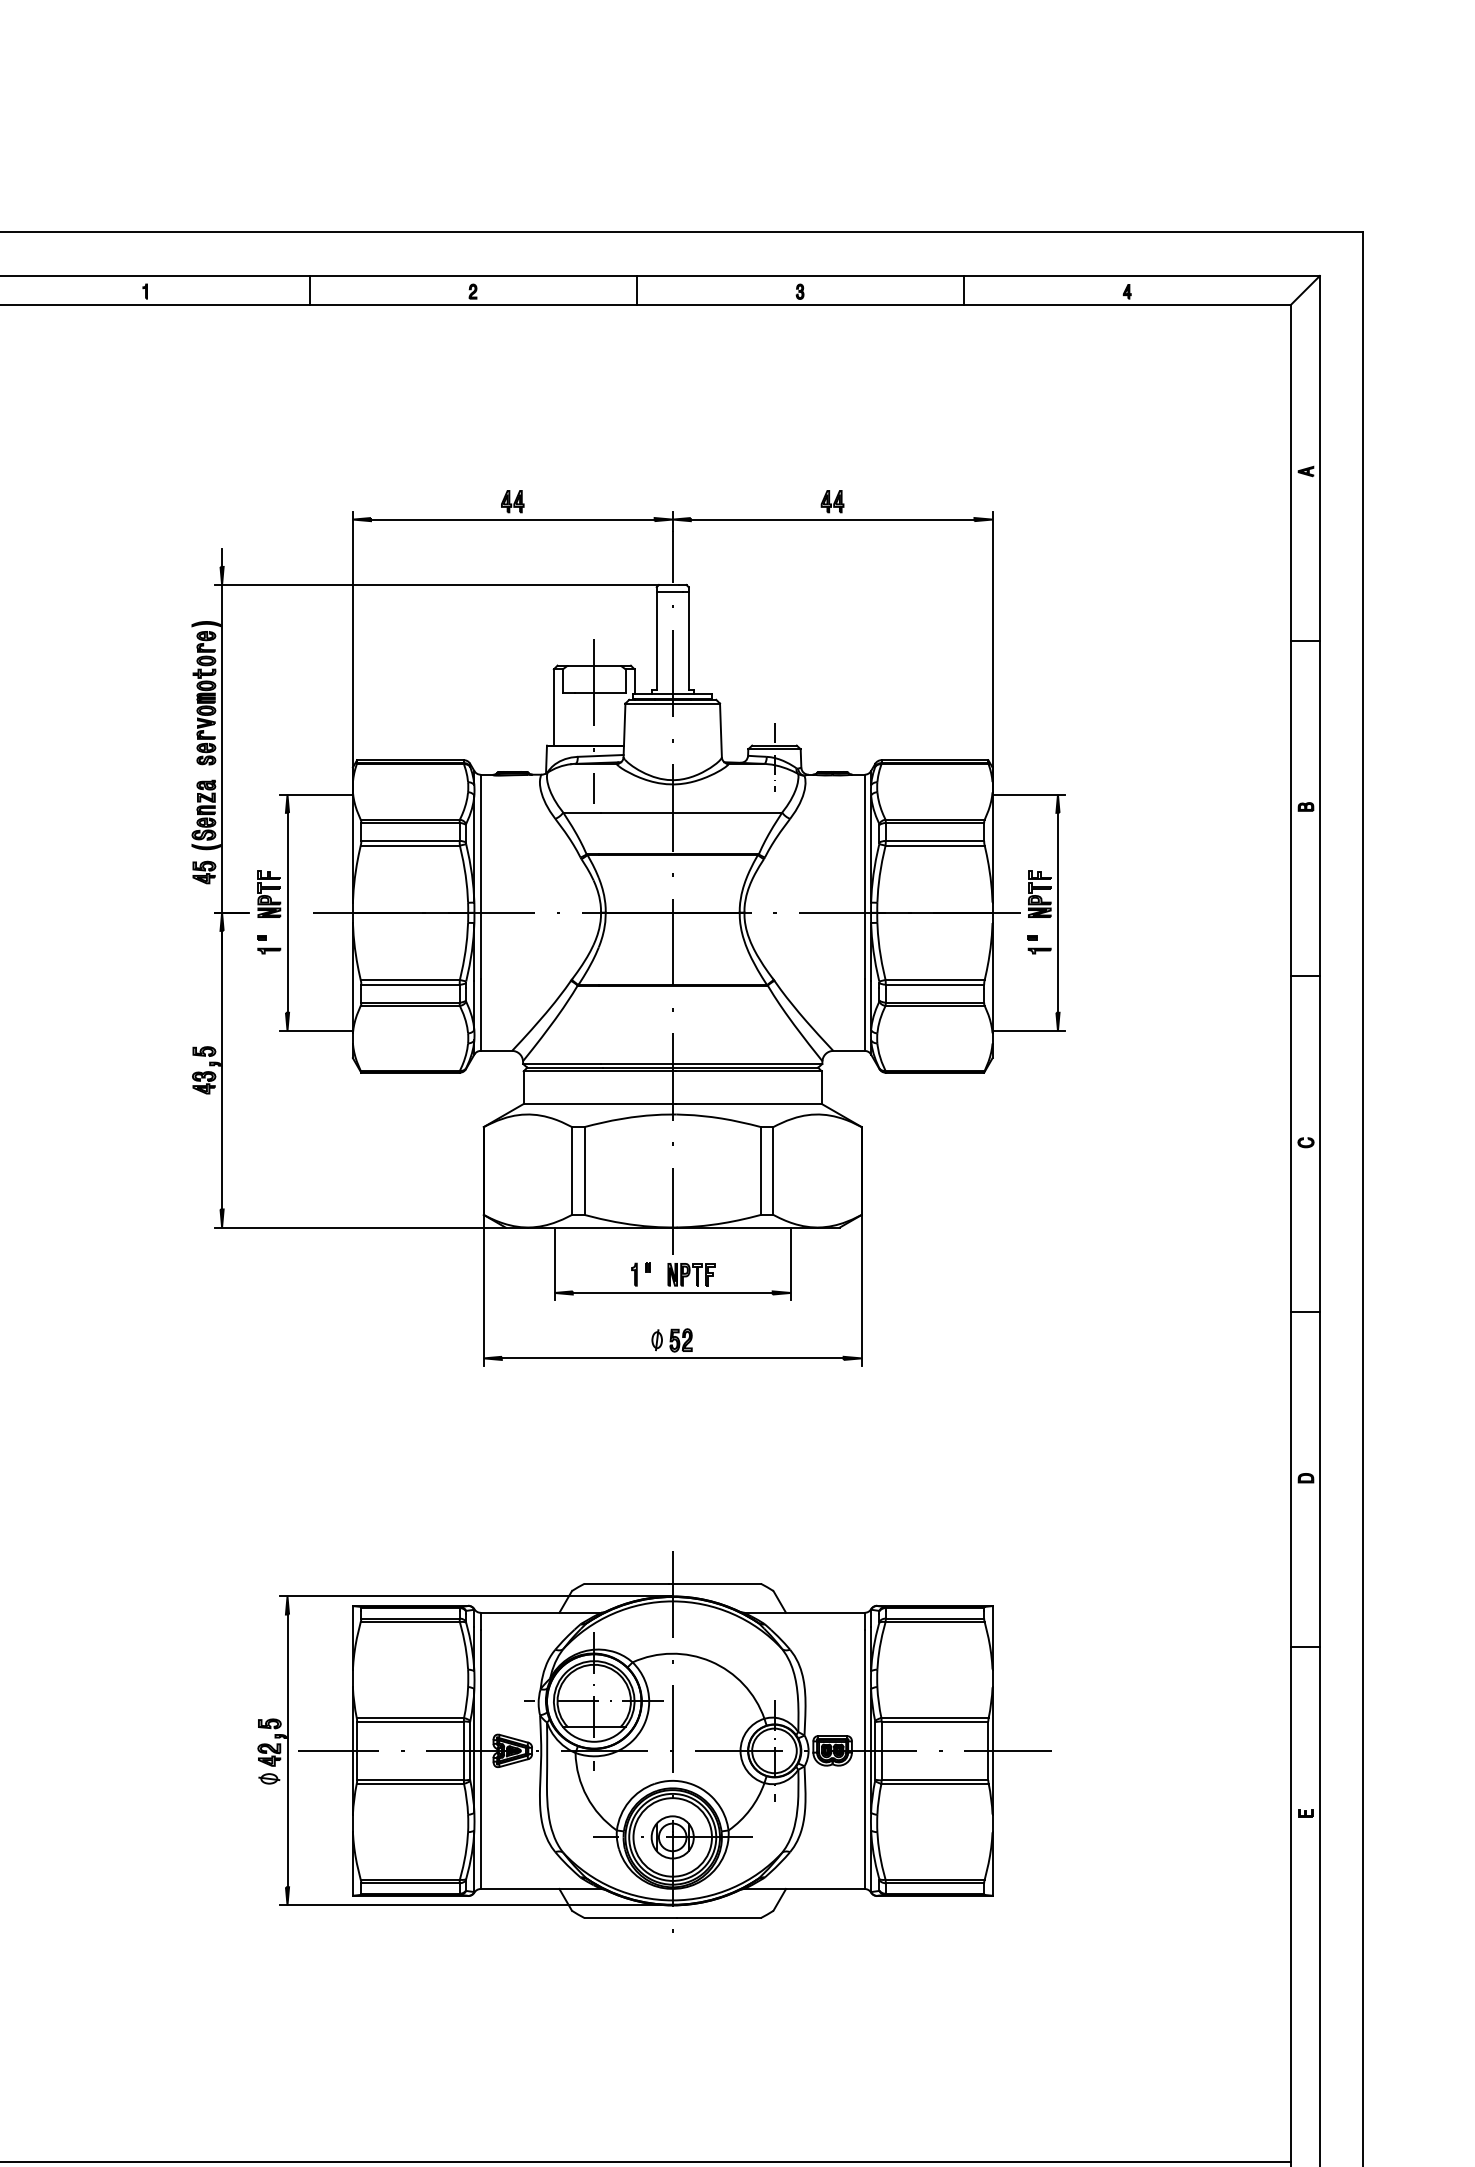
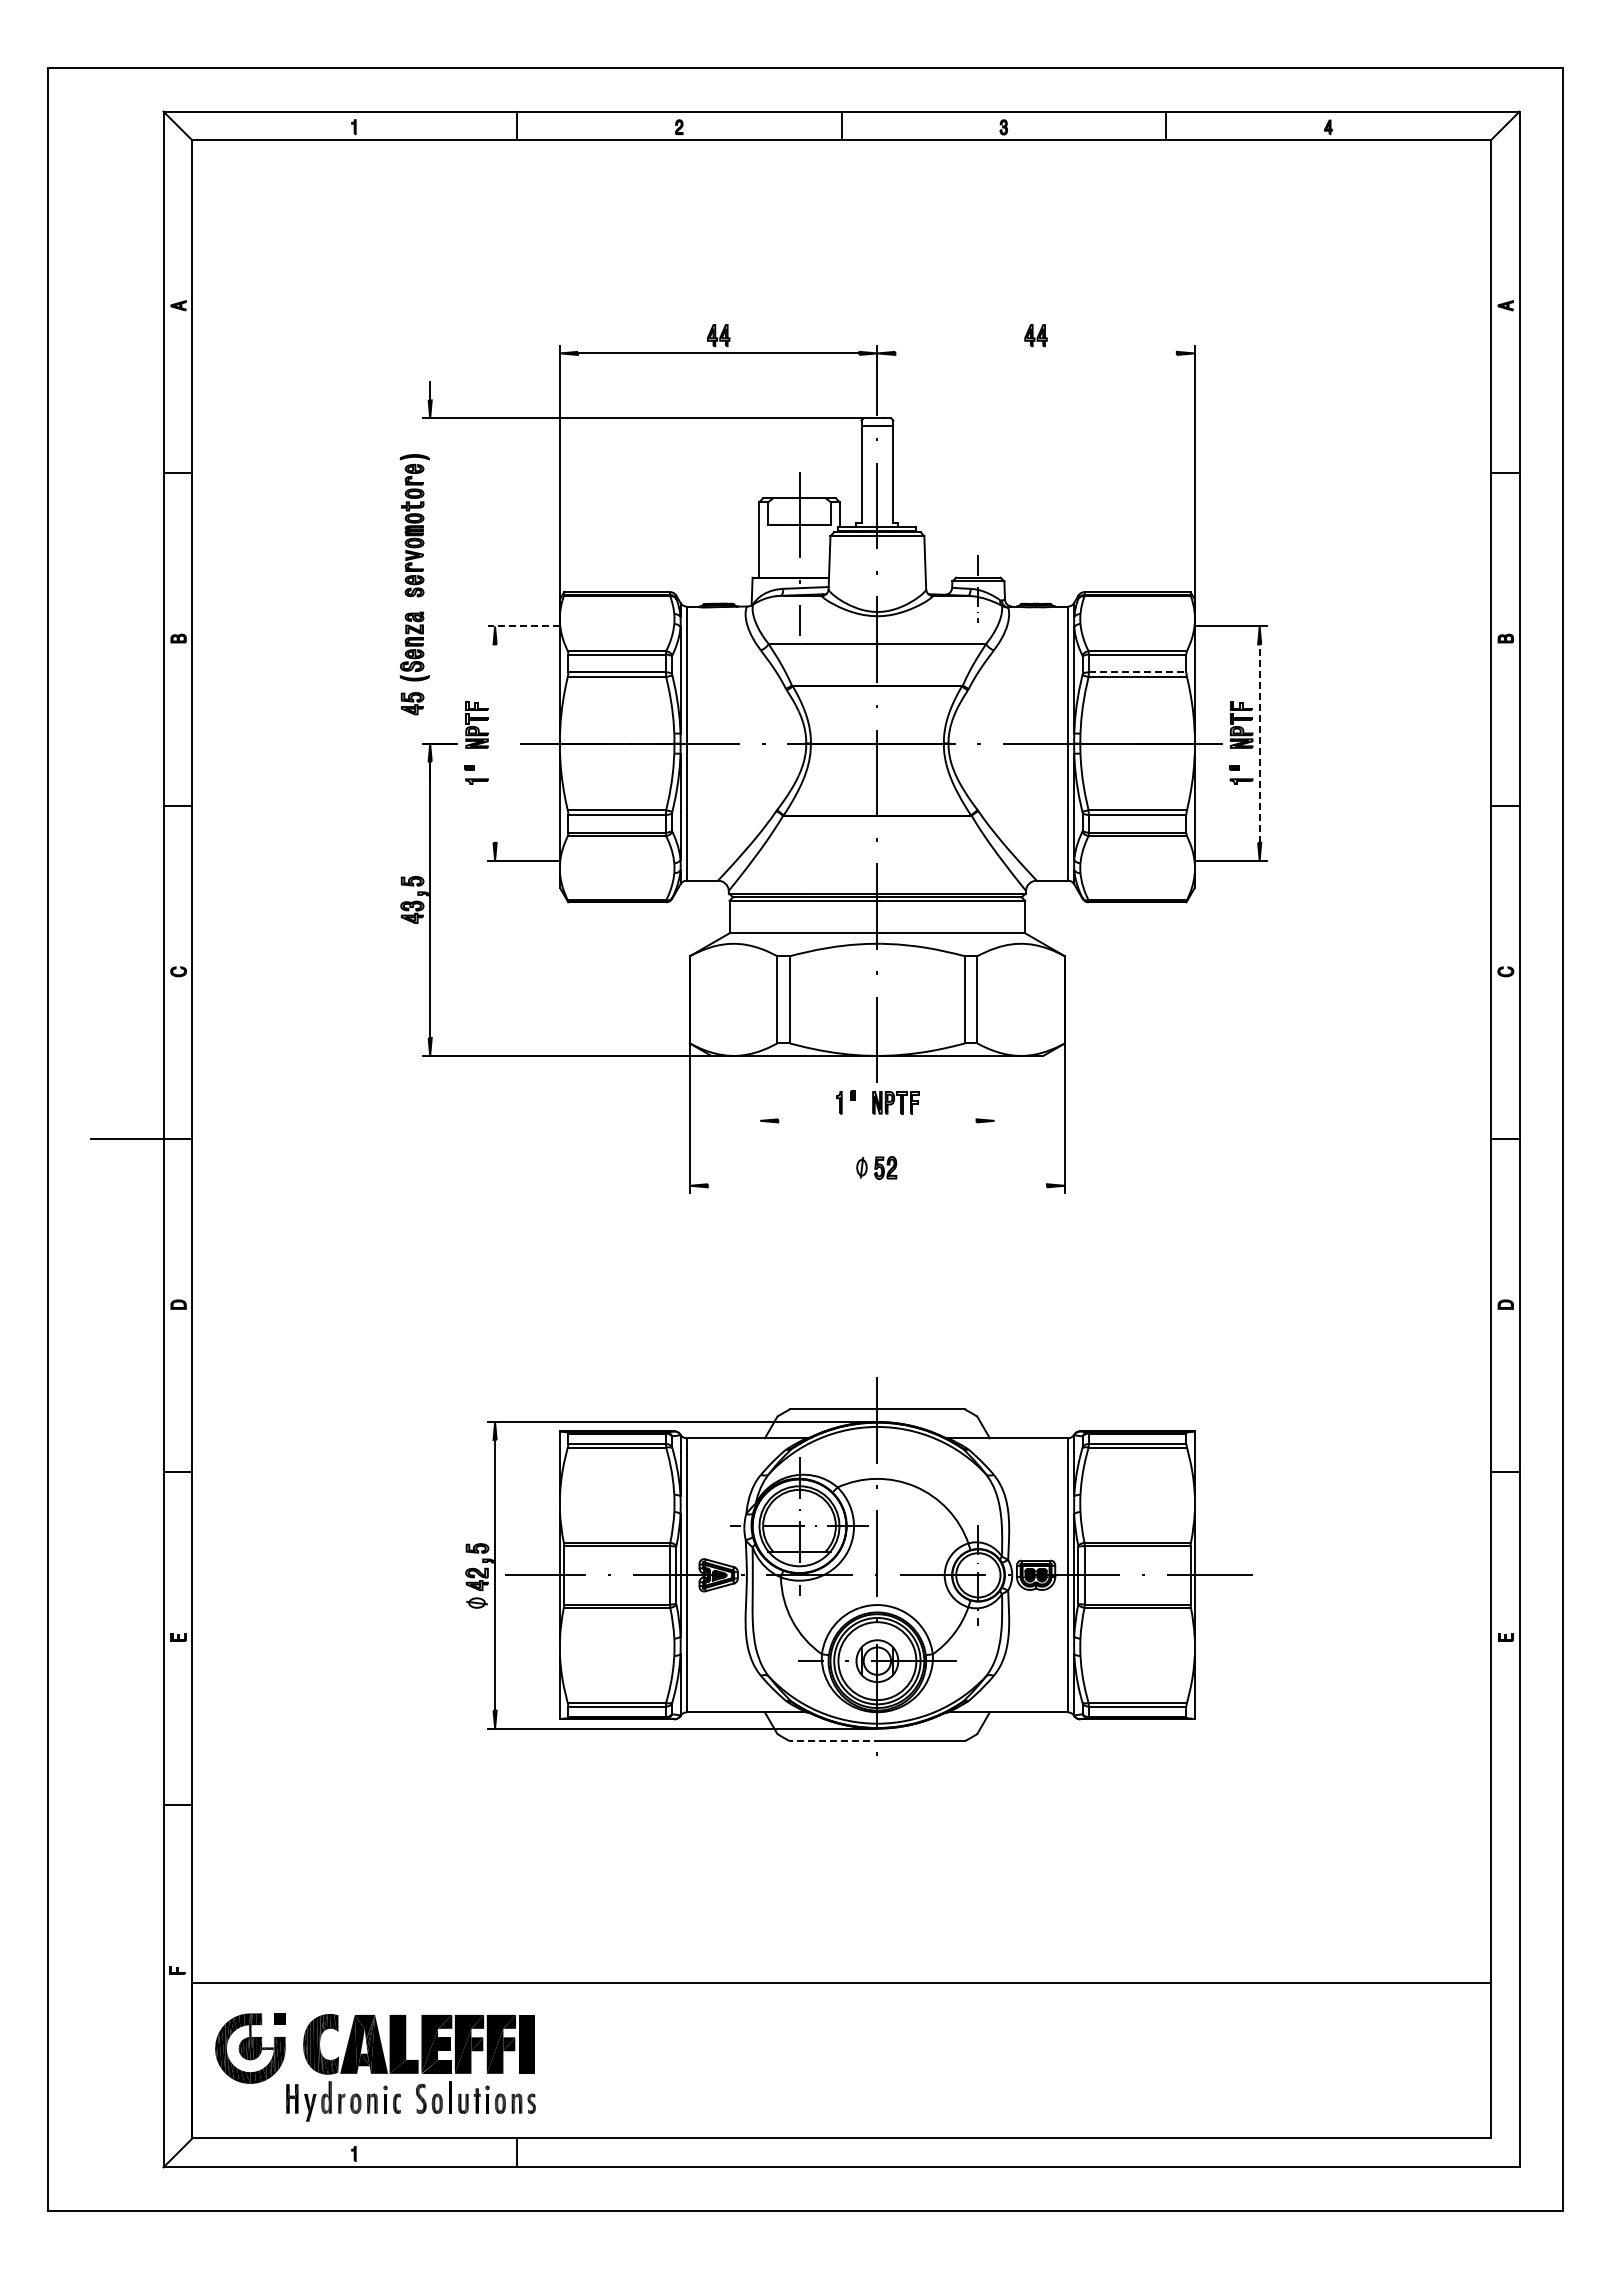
line: (832, 519) -> (1035, 353), removed
line: (222, 748) -> (430, 580), removed
line: (316, 794) -> (523, 626), solid -> dashed
line: (934, 841) -> (1137, 672), solid -> dashed
line: (287, 912) -> (495, 743), removed
line: (1057, 912) -> (1259, 743), solid -> dashed
line: (554, 1263) -> (760, 1091), removed
line: (790, 1263) -> (994, 1091), removed
line: (672, 1292) -> (877, 1120), removed
line: (671, 1358) -> (876, 1185), removed
line: (630, 1918) -> (835, 1741), solid -> dashed

